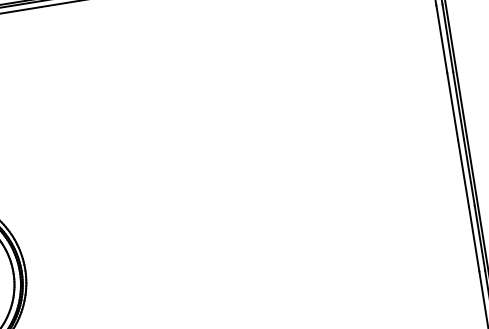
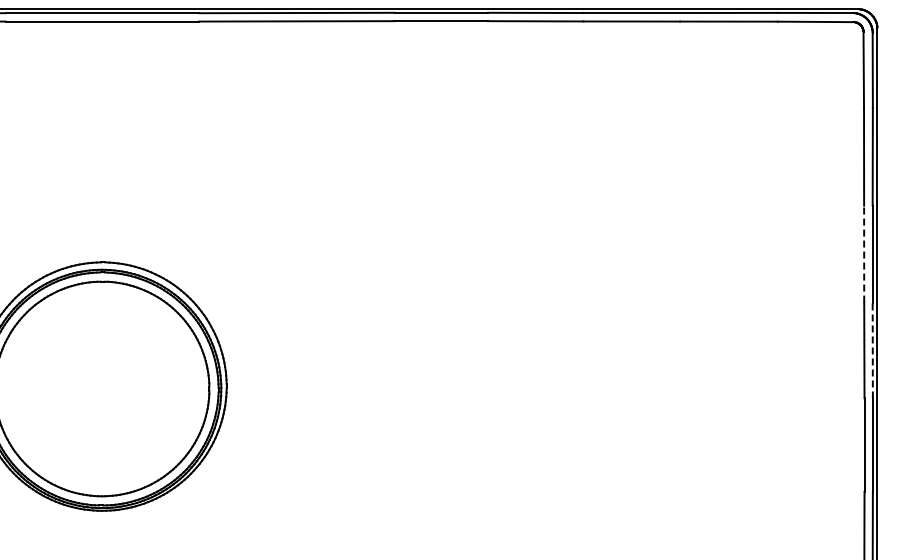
line: (452, 106) -> (864, 253), solid -> dashed
line: (469, 172) -> (872, 350), solid -> dashed

